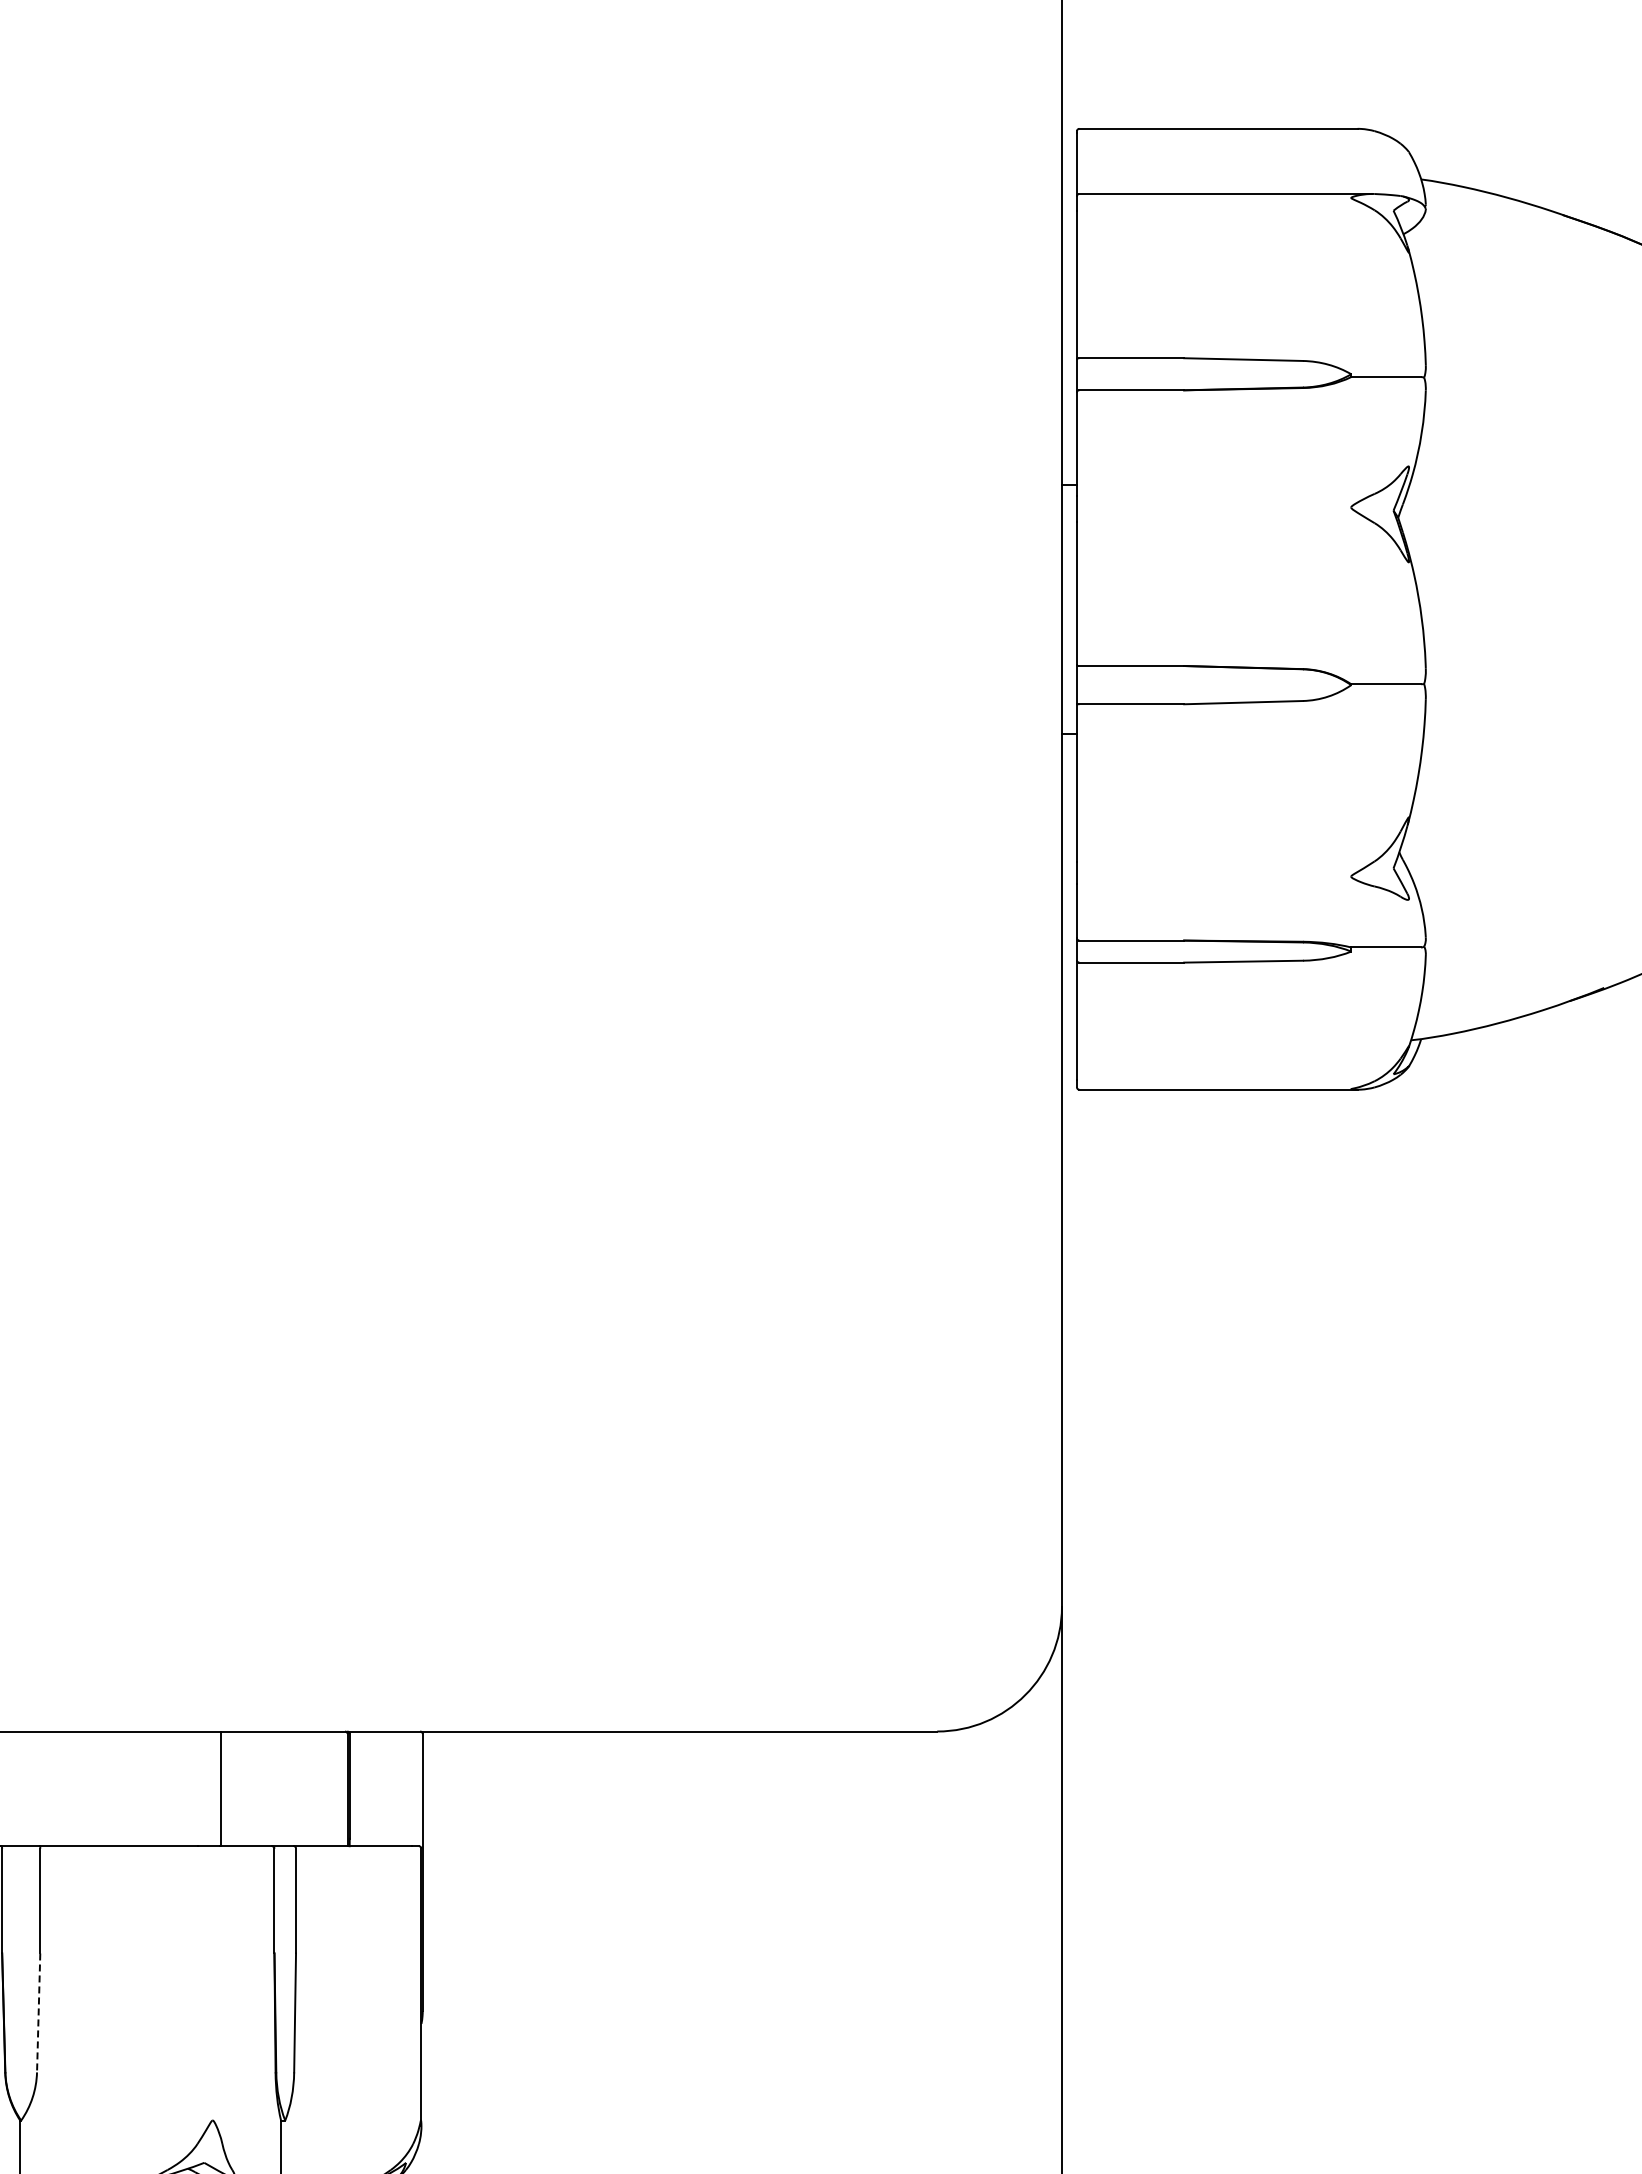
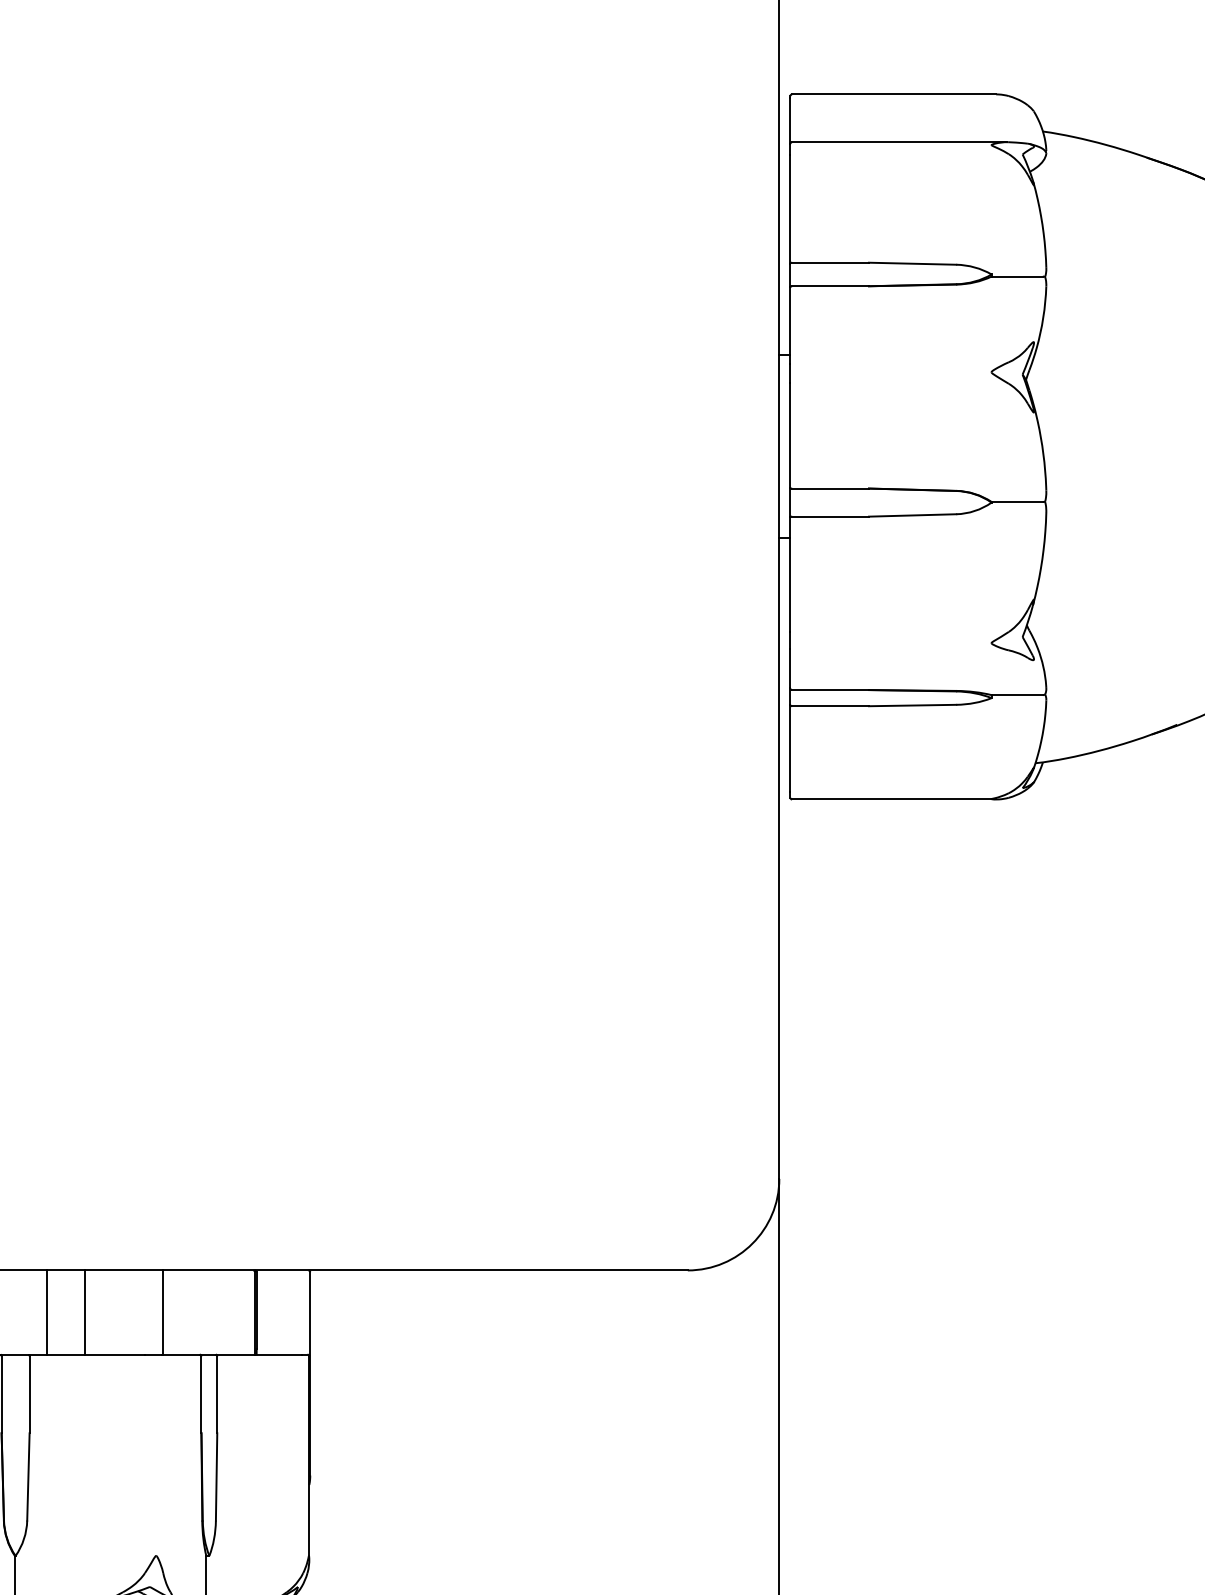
line: (64, 1788) -> (47, 1312), added
line: (115, 1788) -> (84, 1312), added
line: (38, 2013) -> (28, 1477), dashed -> solid

